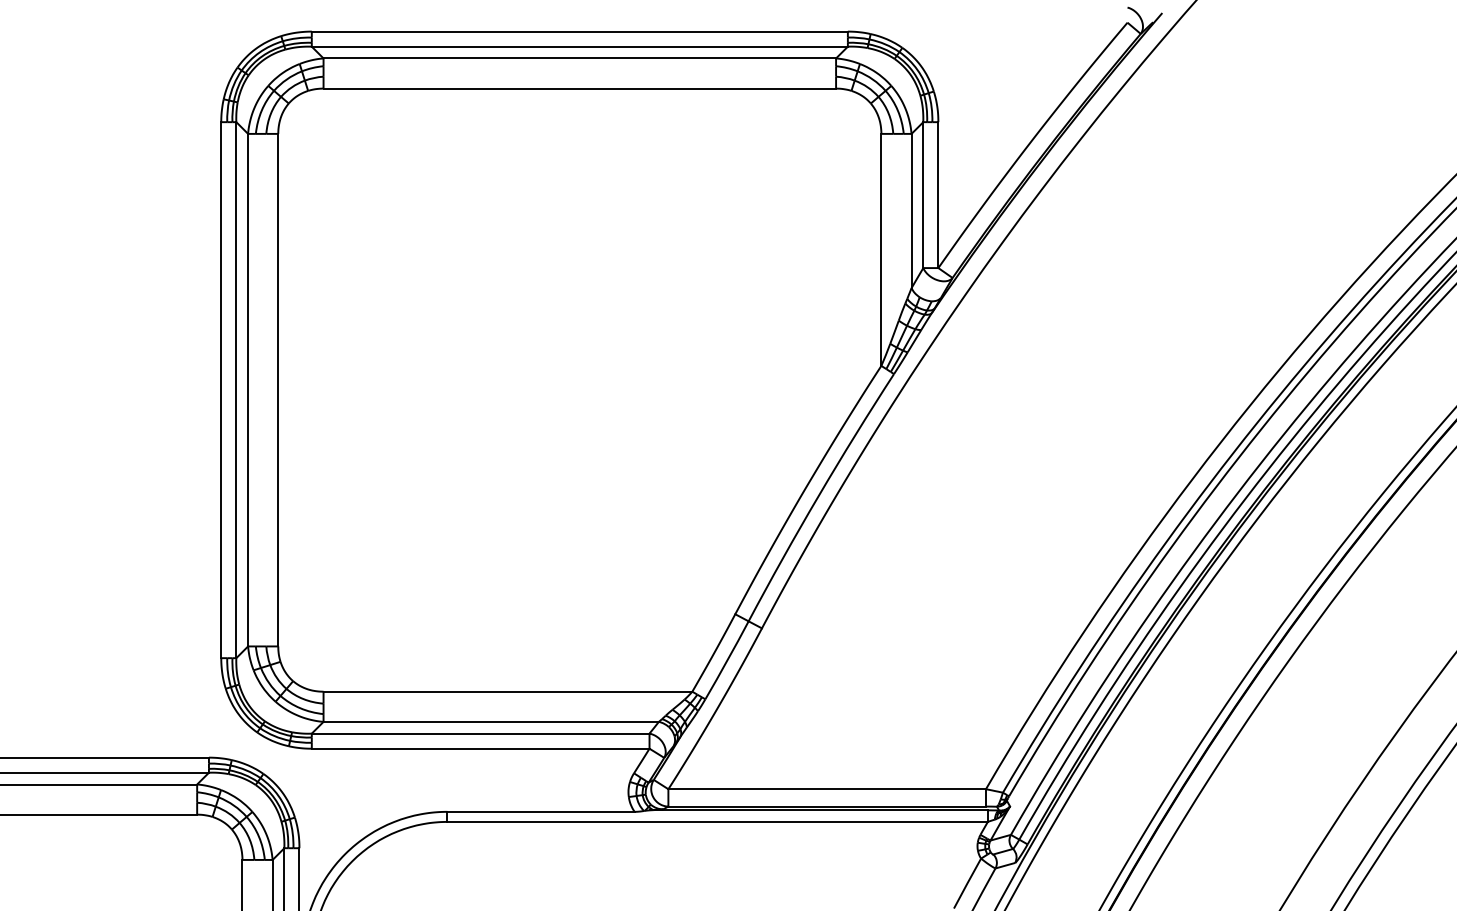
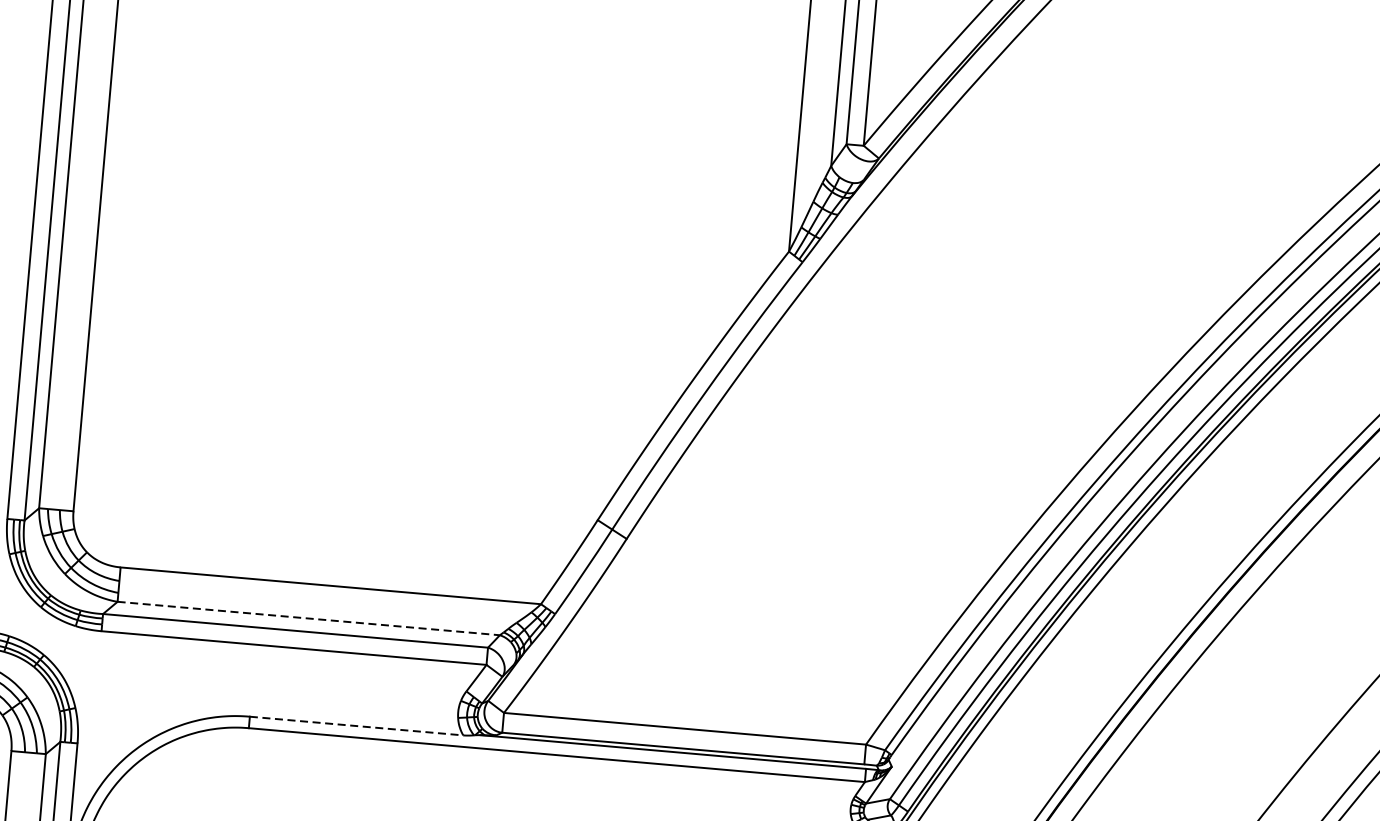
line: (491, 721) -> (309, 618), solid -> dashed
line: (541, 811) -> (357, 725), solid -> dashed

